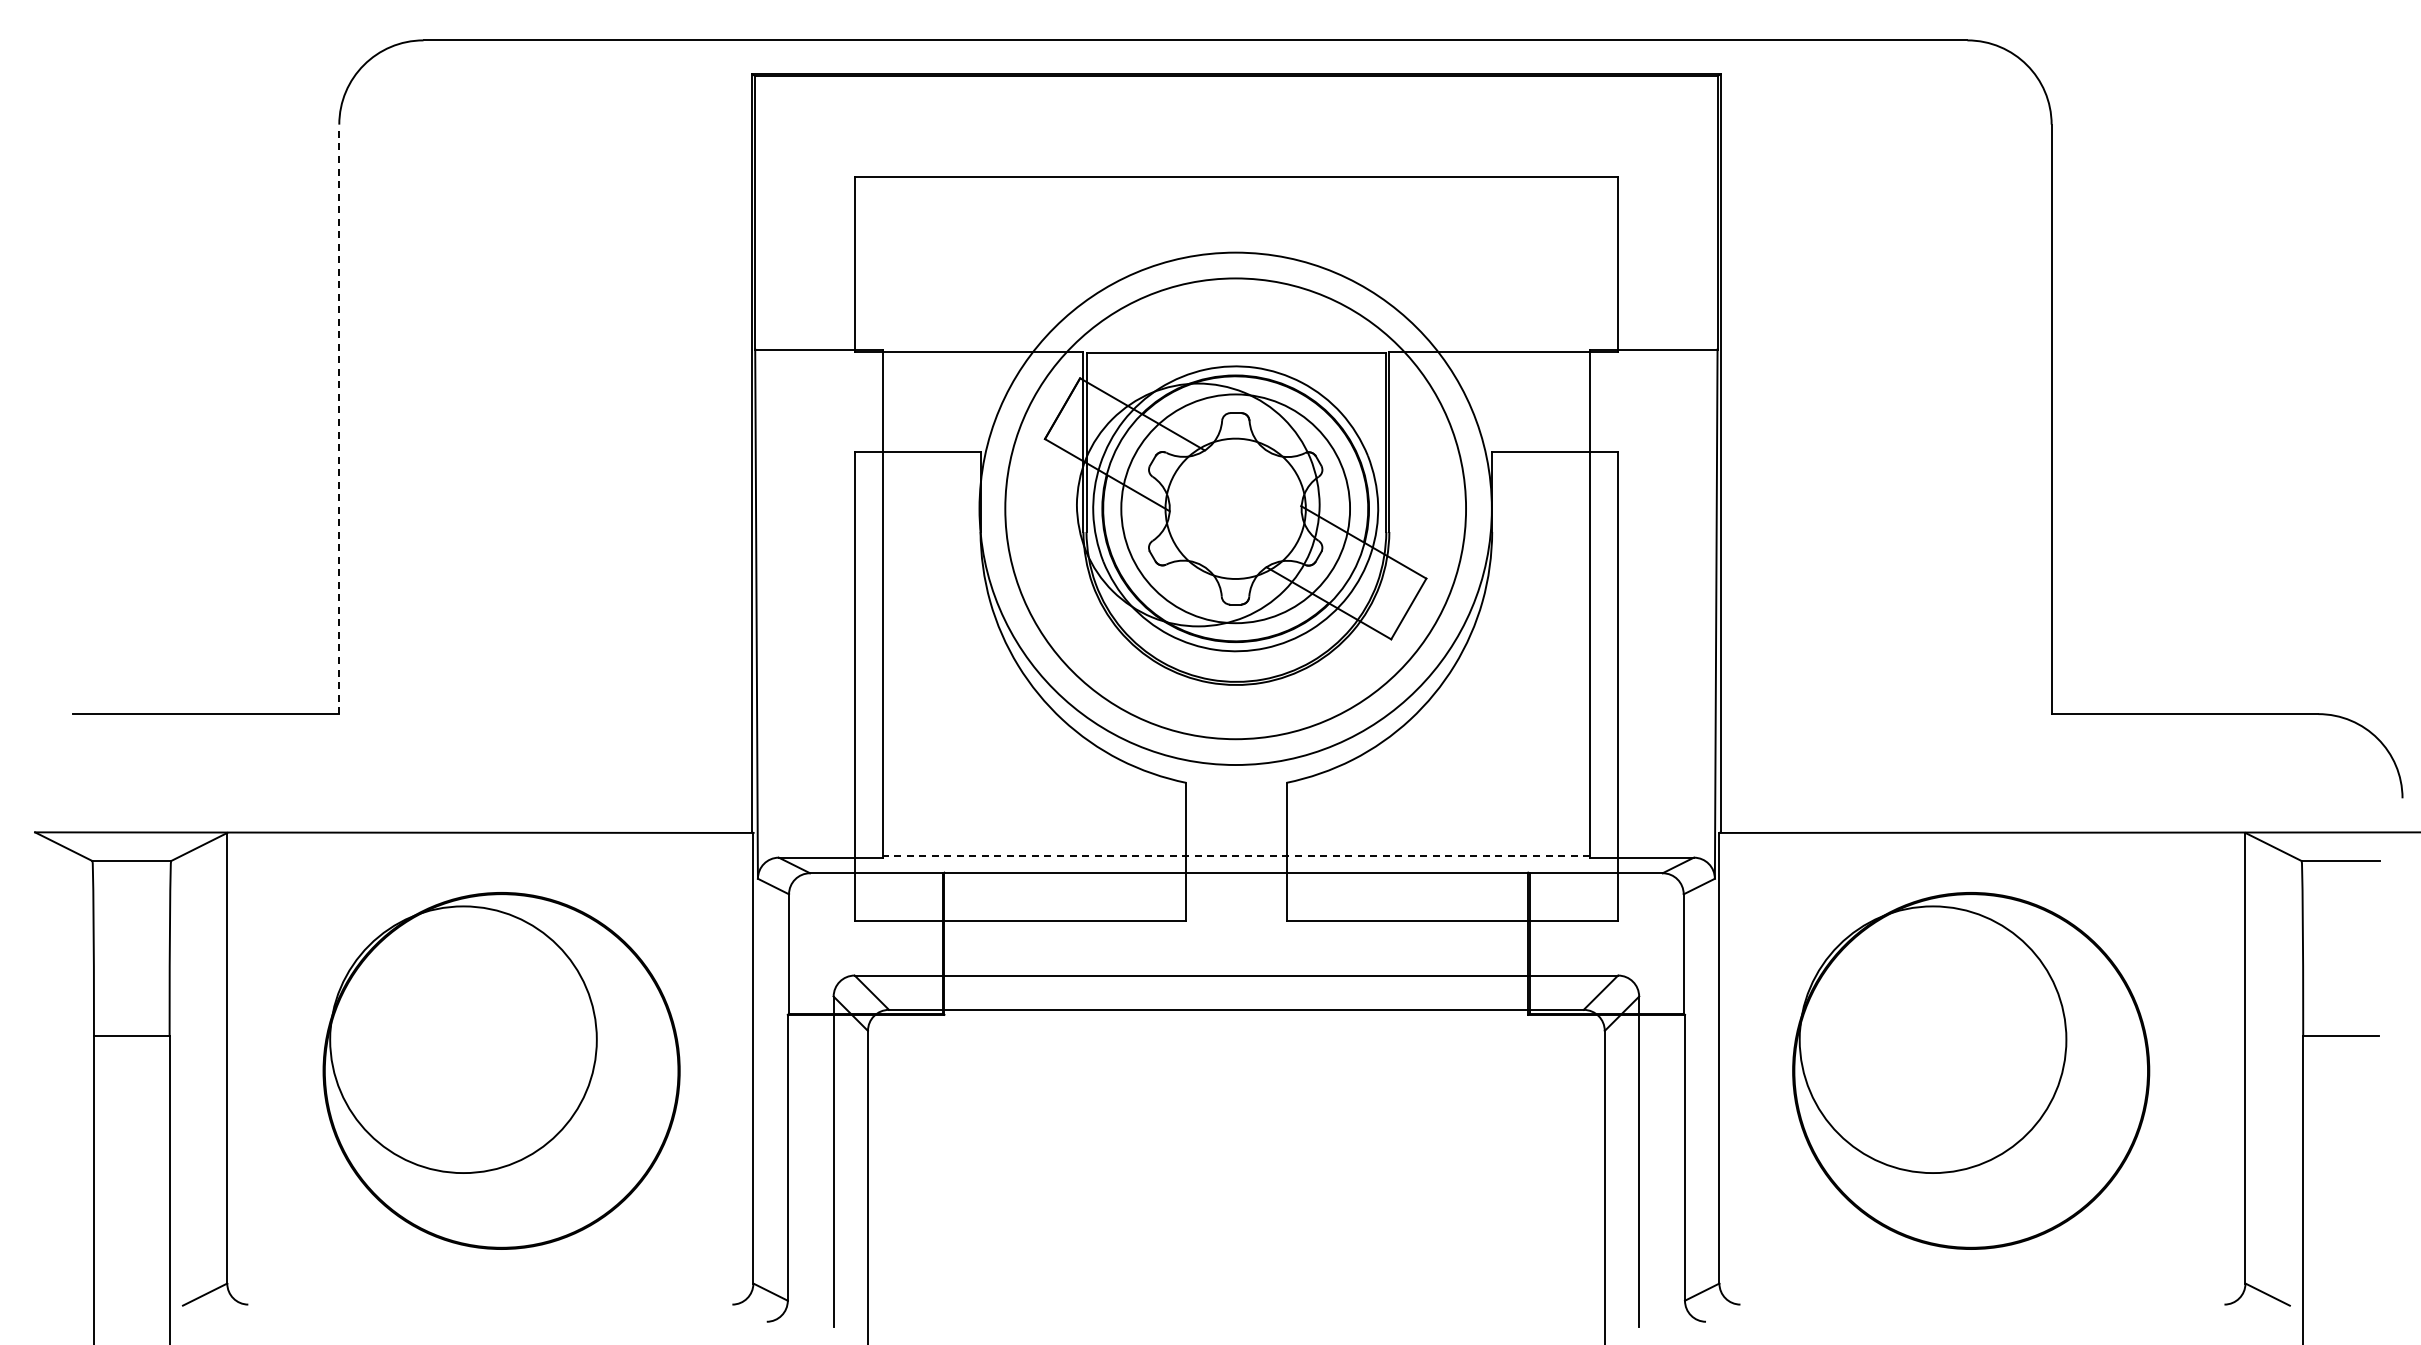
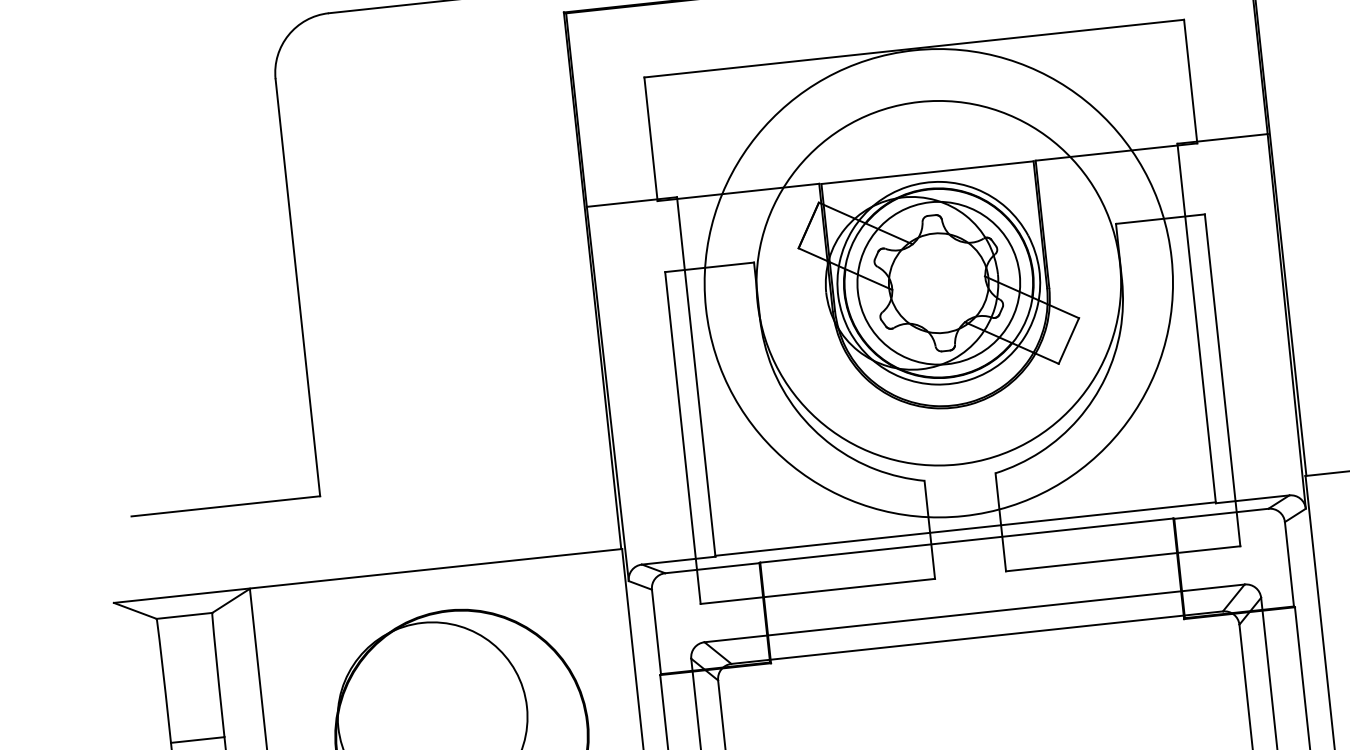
line: (339, 419) -> (298, 287), dashed -> solid
circle: (1235, 508) -> (938, 283), size x1.43
line: (1236, 856) -> (965, 529), dashed -> solid

